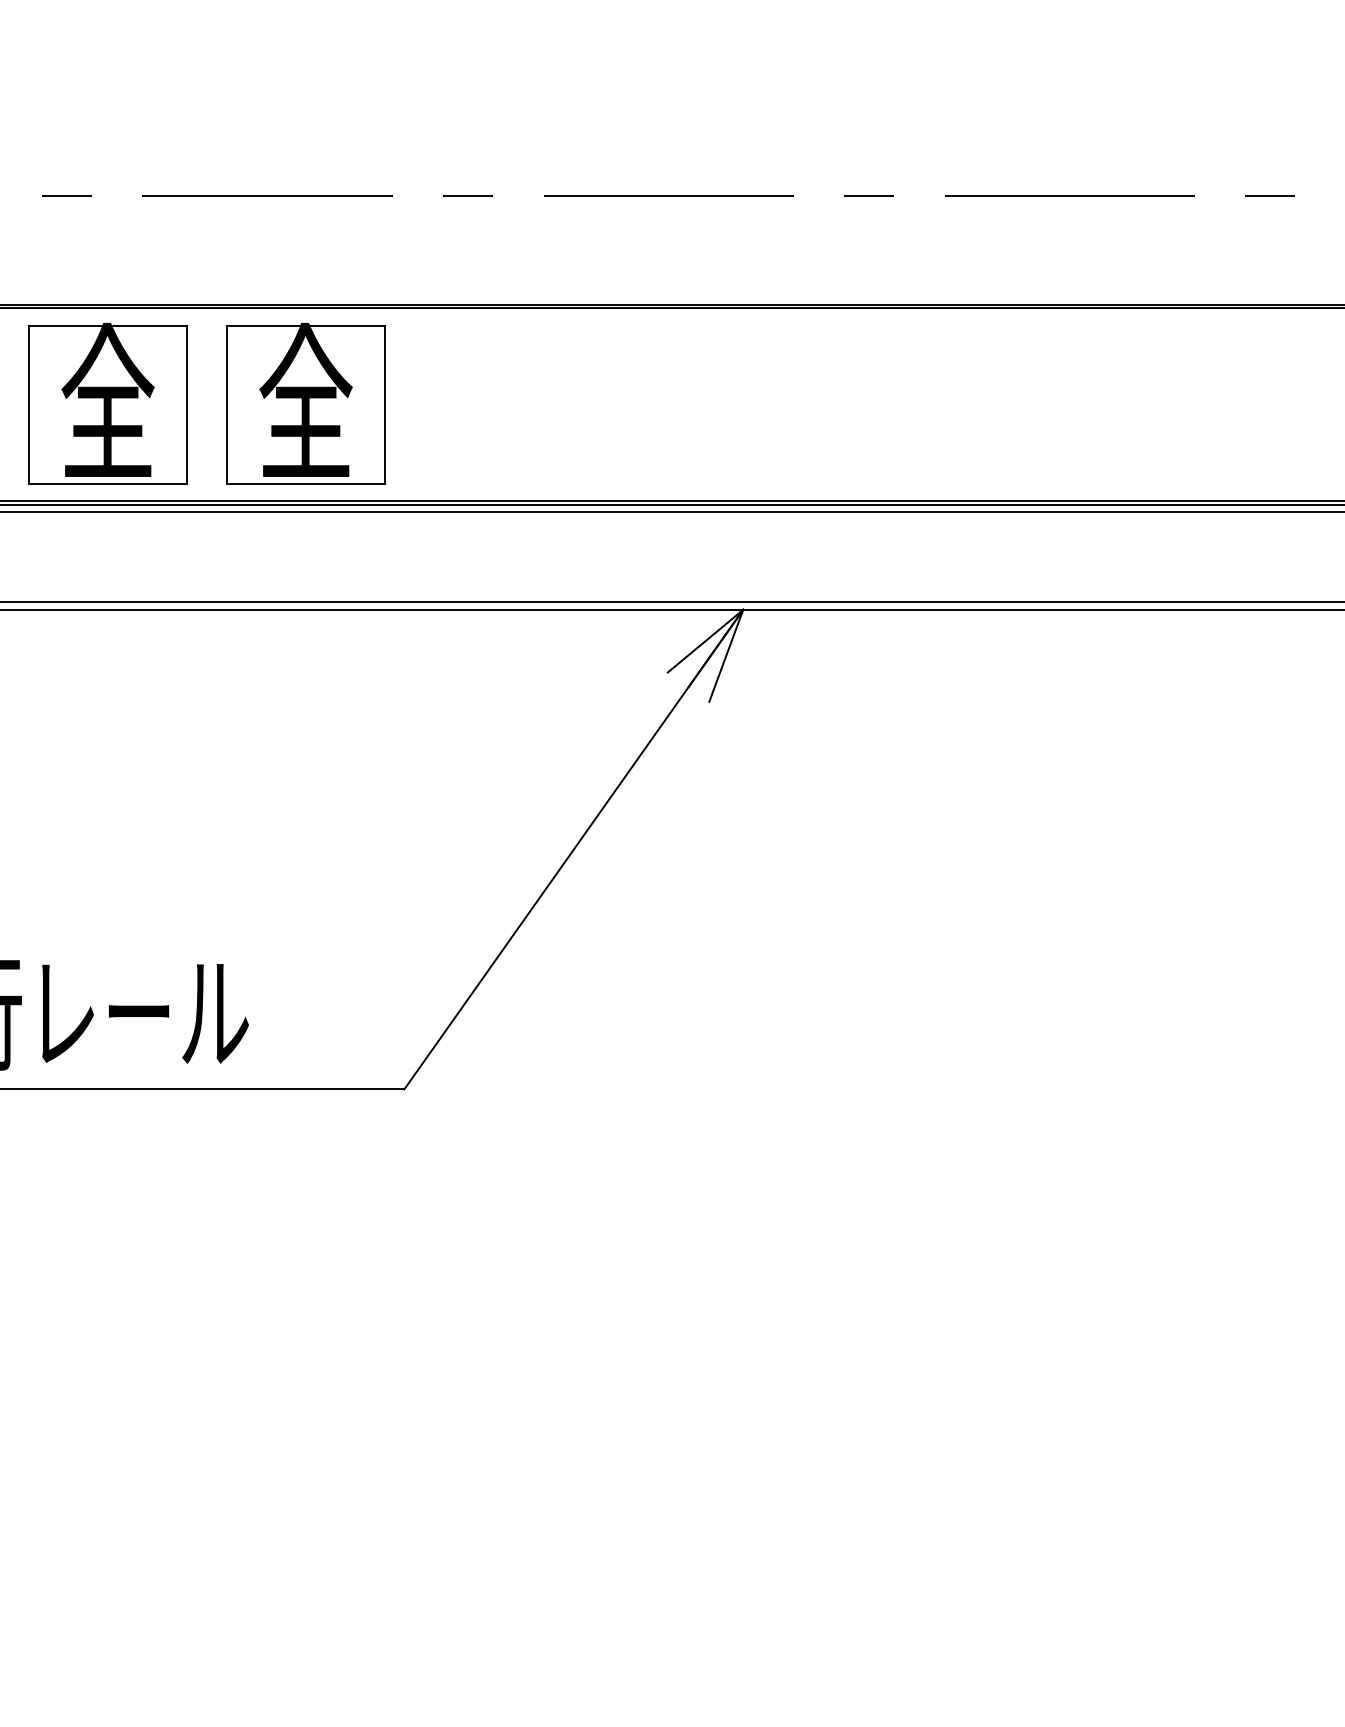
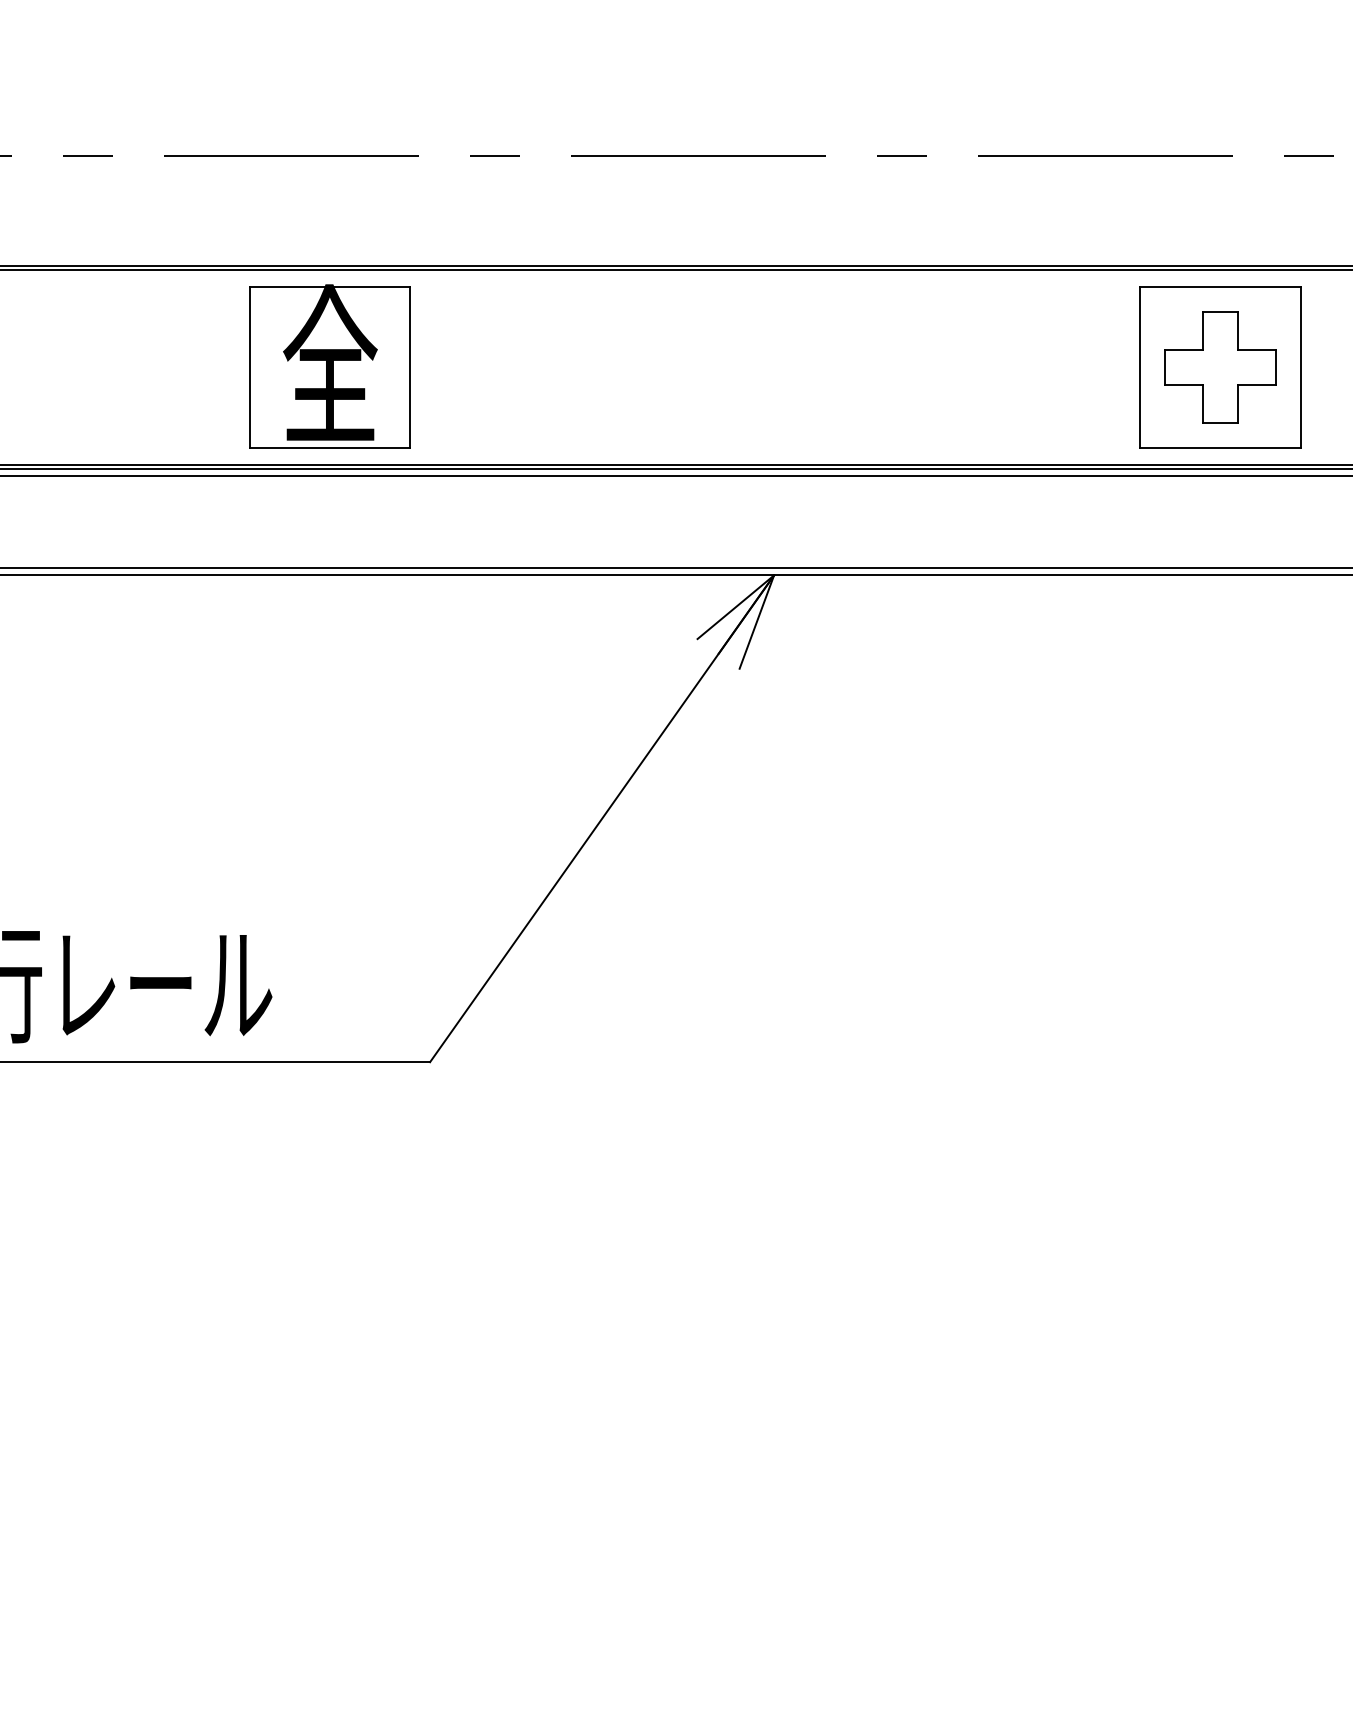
part: (107, 403) -> (128, 366), removed
part: (1182, 404) -> (1219, 367), added

